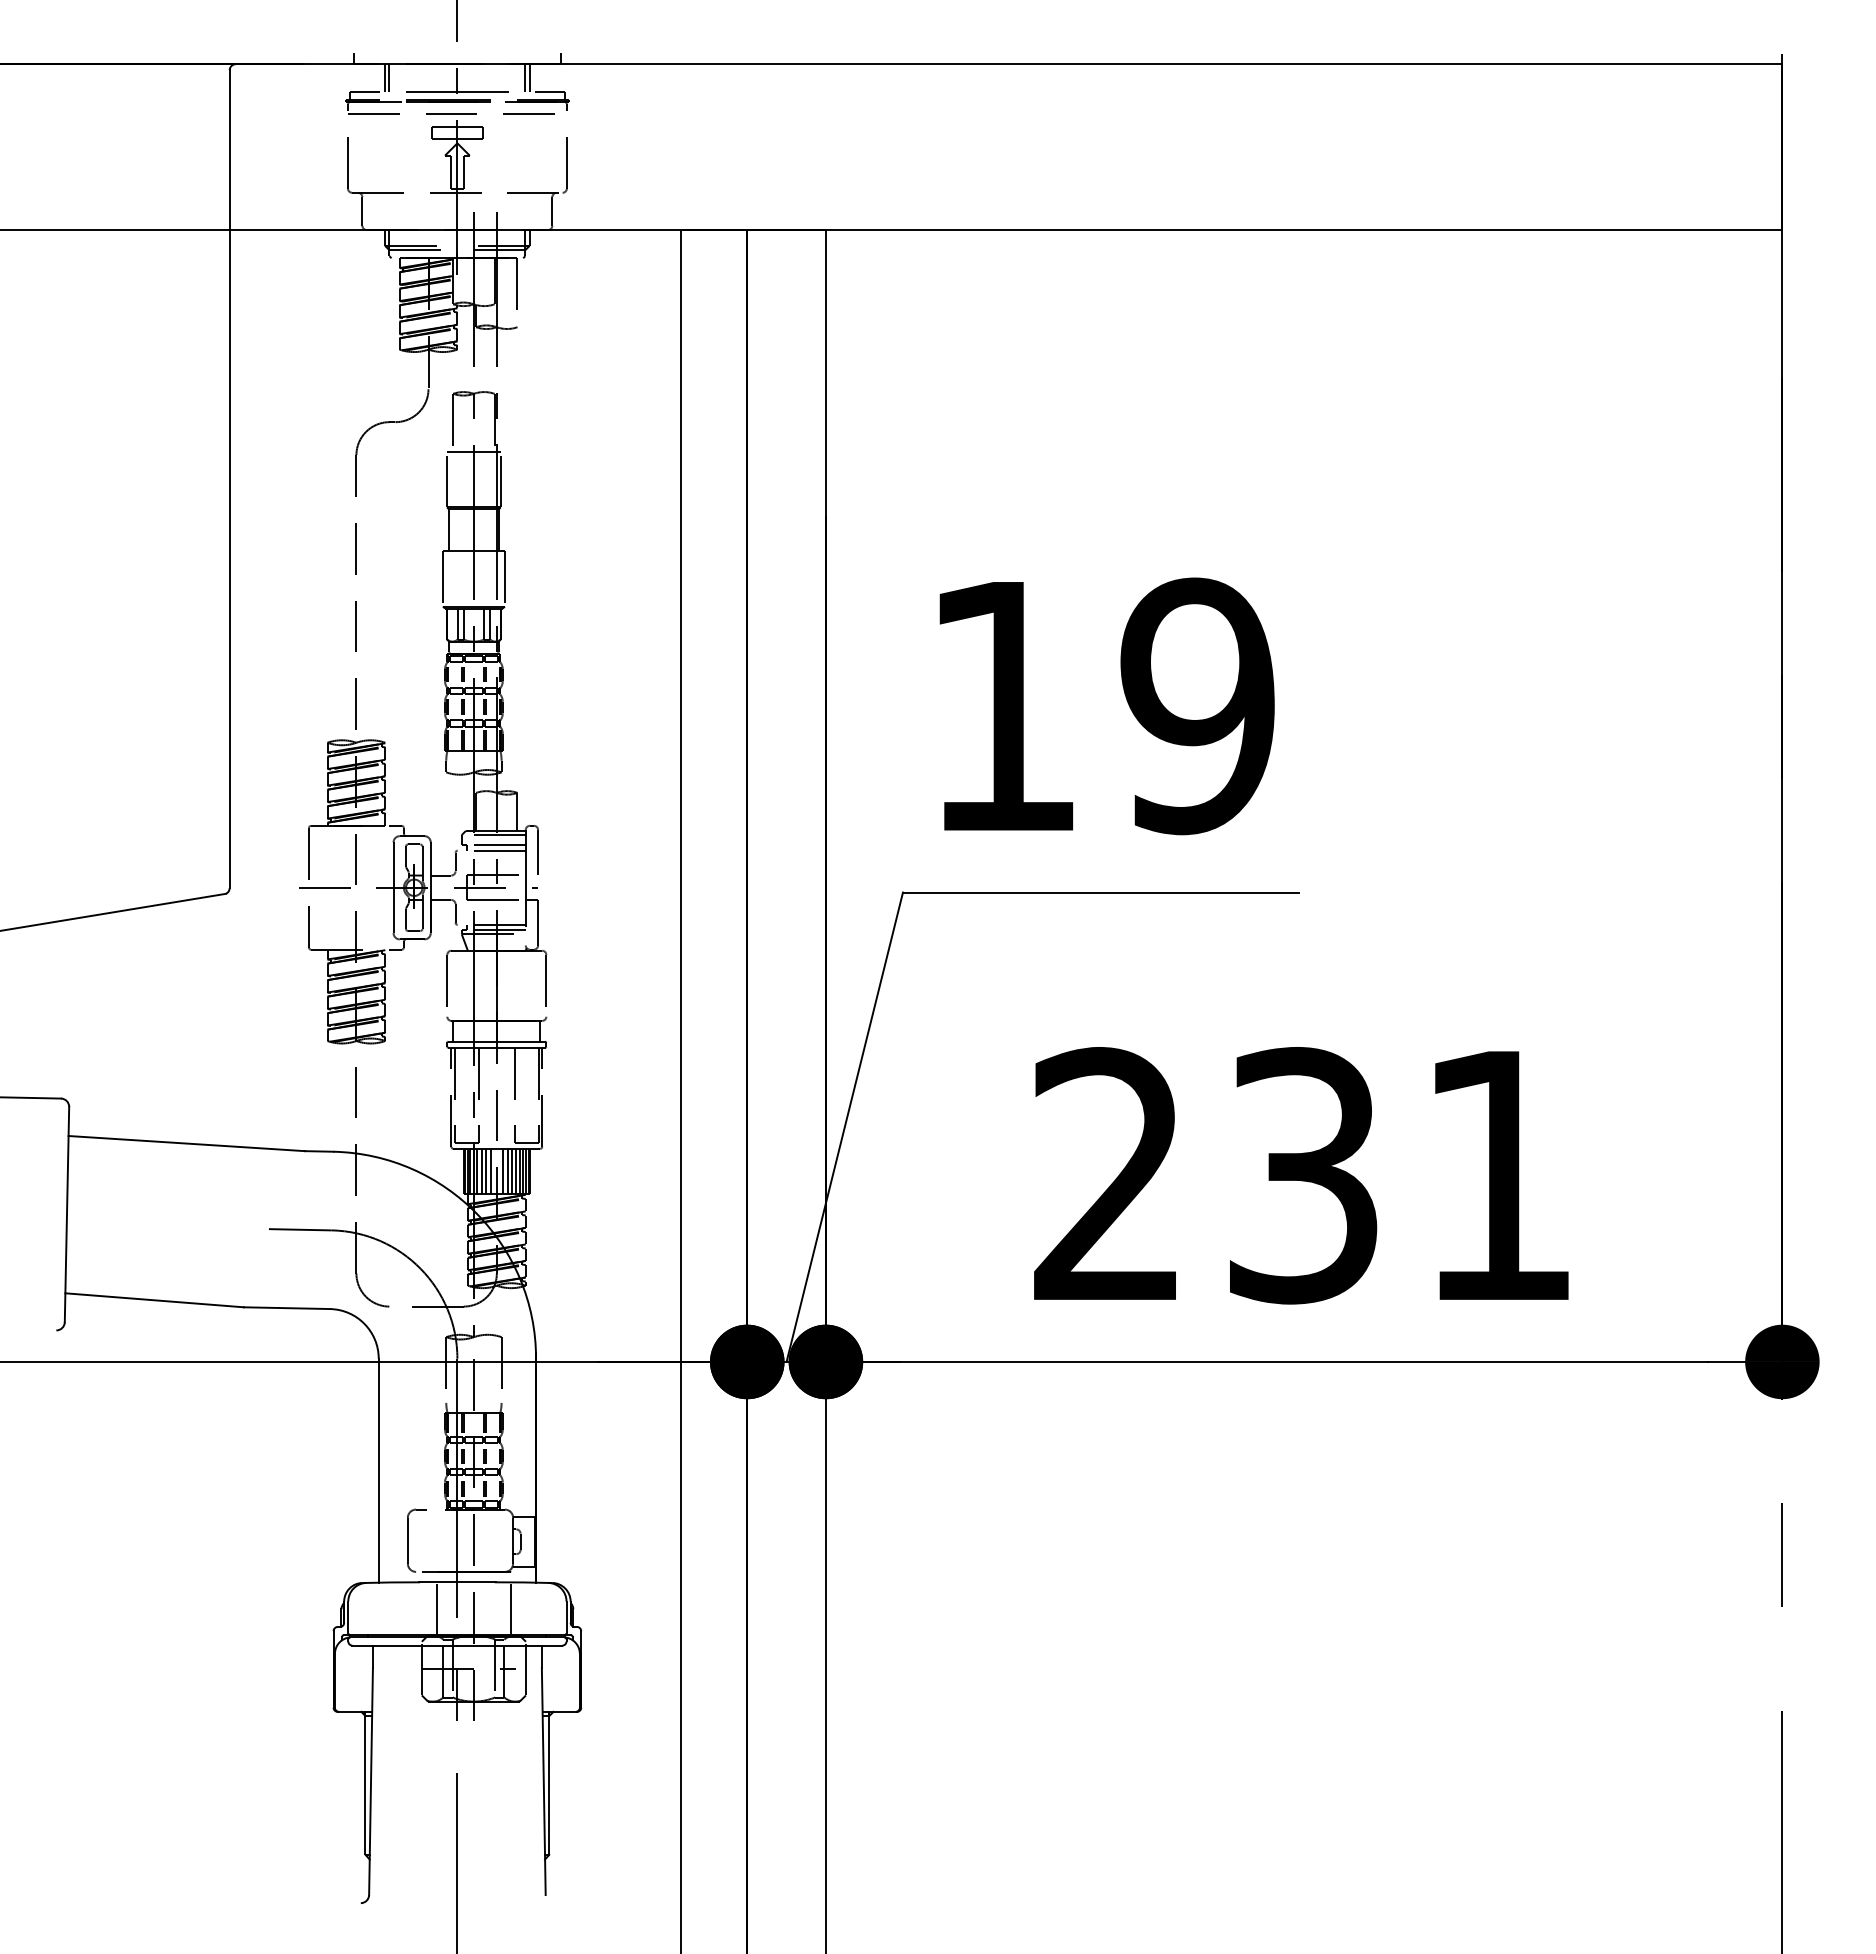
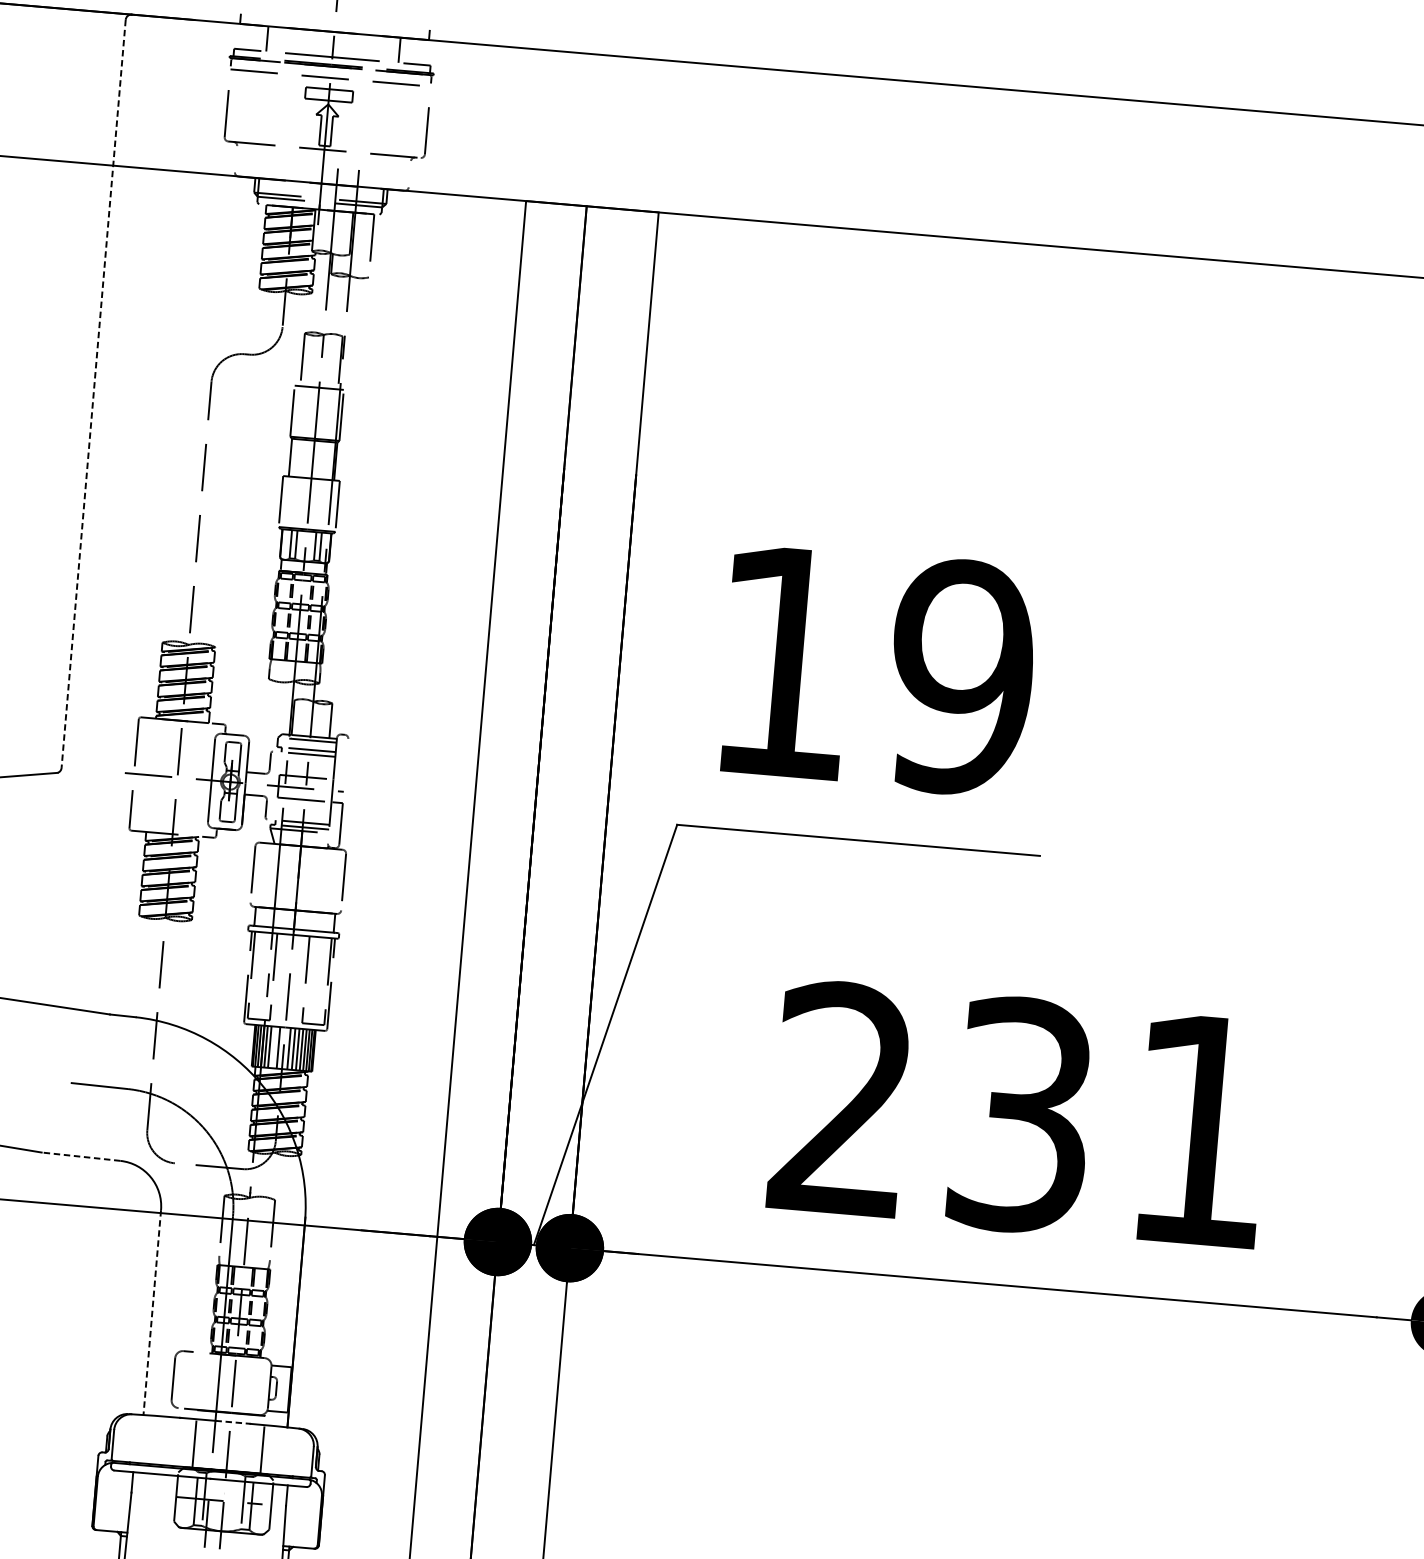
line: (389, 77) -> (271, 38), removed
line: (525, 77) -> (395, 49), removed
line: (362, 211) -> (236, 159), removed
line: (552, 211) -> (410, 174), removed
line: (229, 479) -> (93, 394), solid -> dashed
line: (538, 852) -> (346, 759), removed
line: (486, 1171) -> (274, 1047), removed
line: (286, 1308) -> (80, 1156), solid -> dashed
line: (378, 1470) -> (152, 1312), solid -> dashed
line: (477, 1582) -> (233, 1422), solid -> dashed

